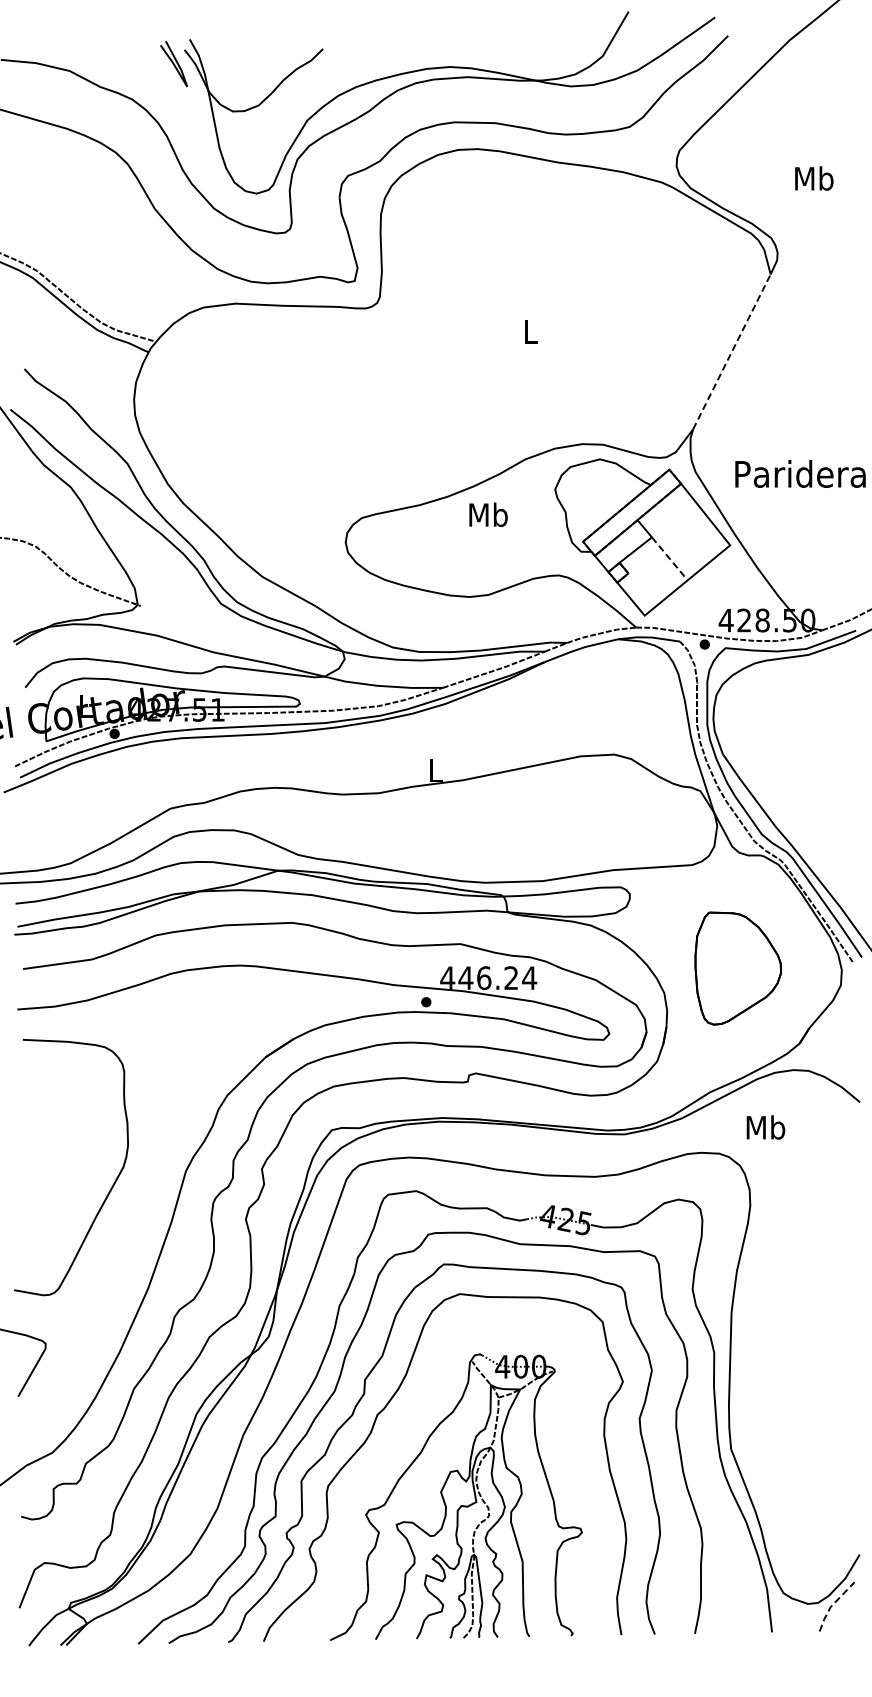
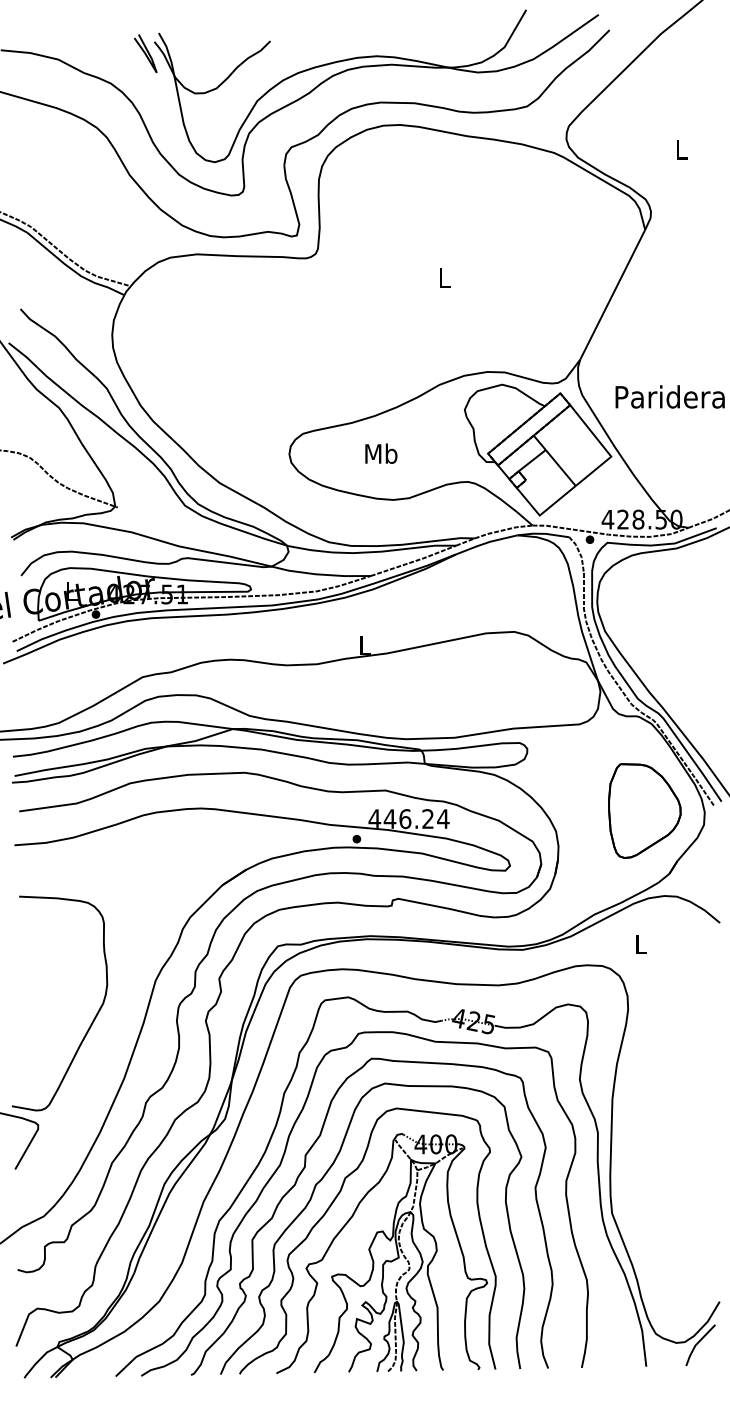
text: (814, 178) -> (681, 149), Mb -> L
line: (731, 351) -> (612, 294), dashed -> solid
text: (488, 514) -> (381, 453), moved
line: (669, 558) -> (560, 467), dashed -> solid
part: (737, 968) -> (644, 810), moved
text: (765, 1127) -> (640, 944), Mb -> L
curve: (111, 1186) -> (93, 1019), moved
curve: (390, 1448) -> (326, 1212), added
line: (832, 1604) -> (696, 1343), dashed -> solid

